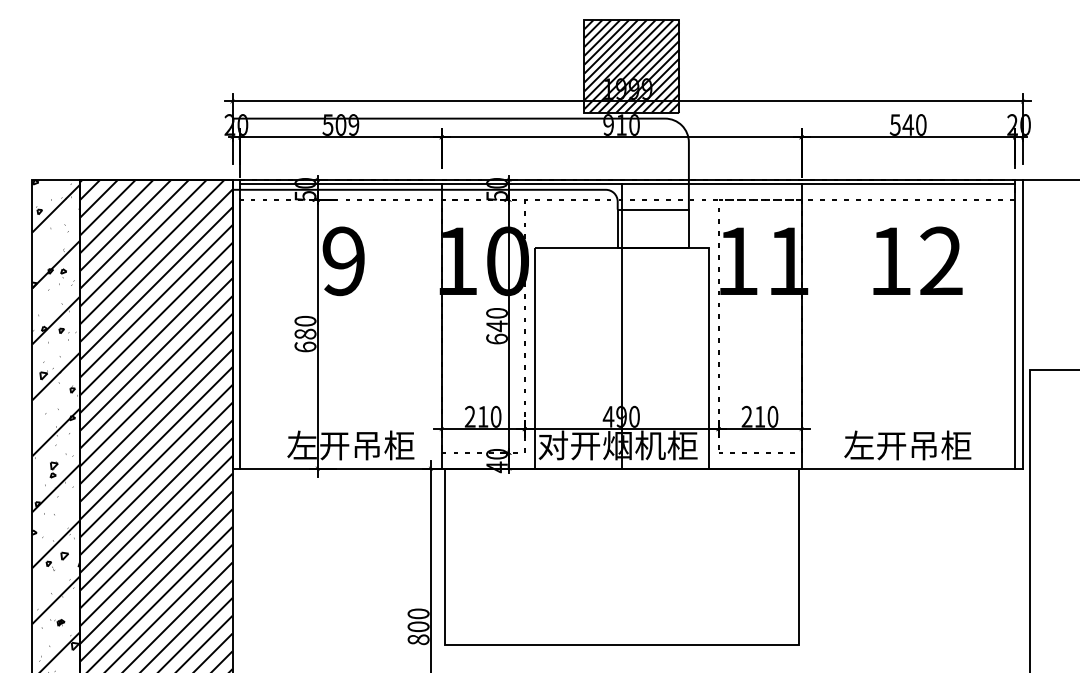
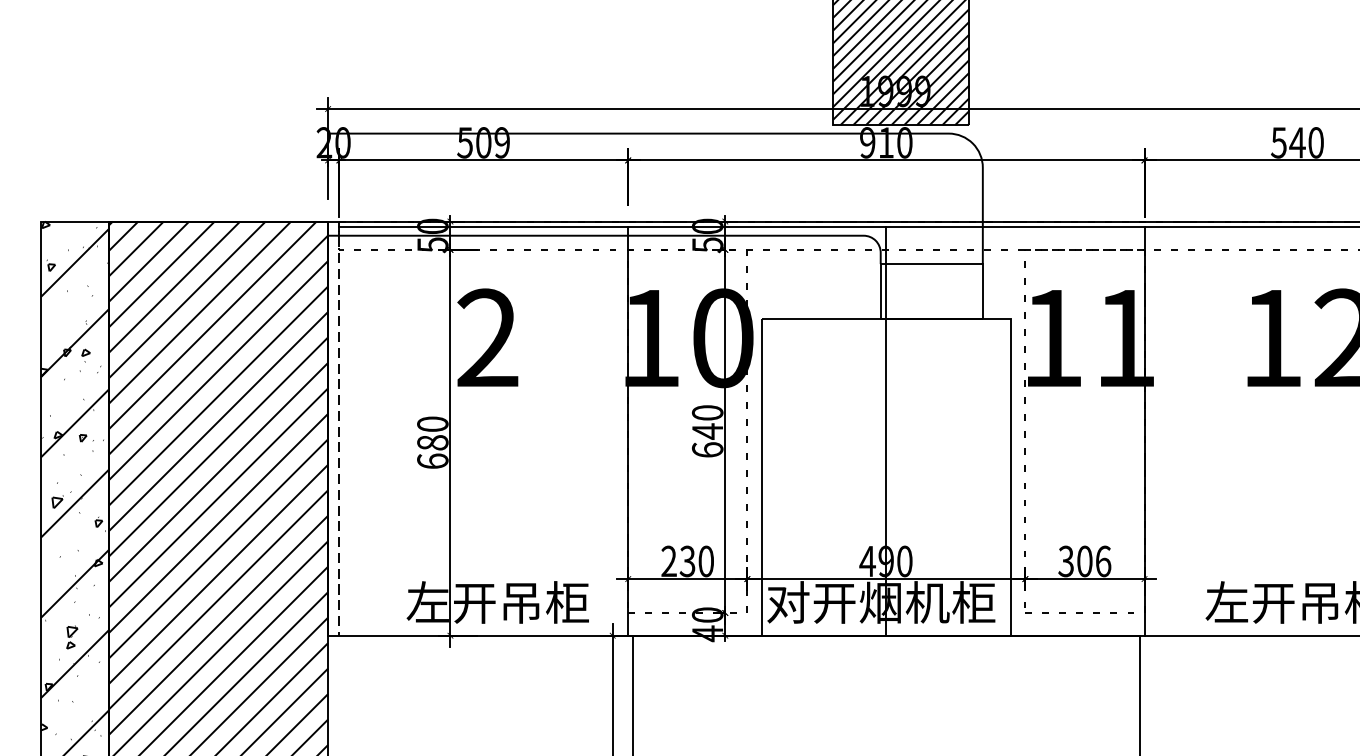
text: (343, 261) -> (487, 338), 9 -> 2
line: (240, 324) -> (339, 428), solid -> dashed
text: (482, 416) -> (686, 560), 210 -> 230
text: (759, 416) -> (1084, 560), 210 -> 306

